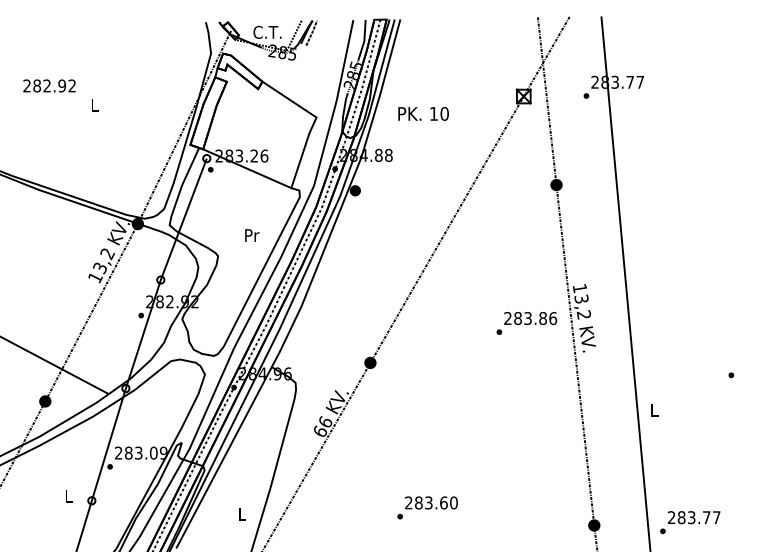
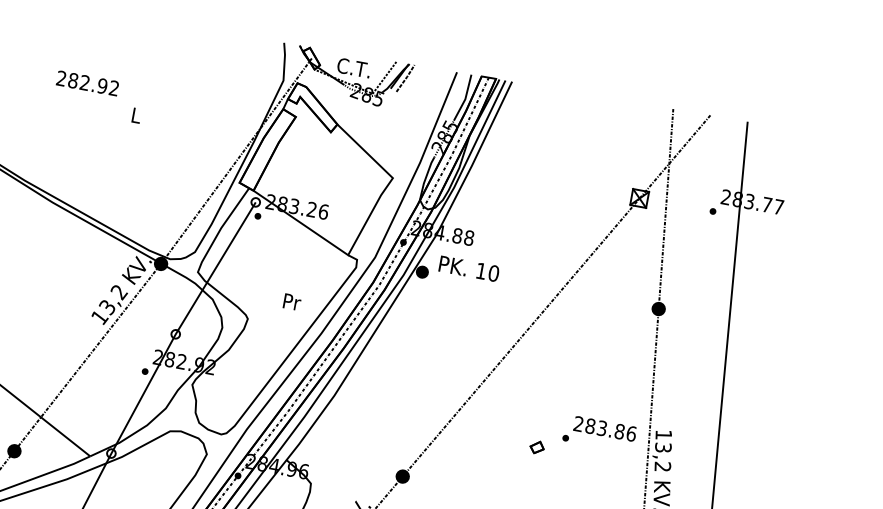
text: (423, 113) -> (469, 268), moved
part: (476, 318) -> (536, 447), added
text: (526, 323) -> (599, 433), moved

